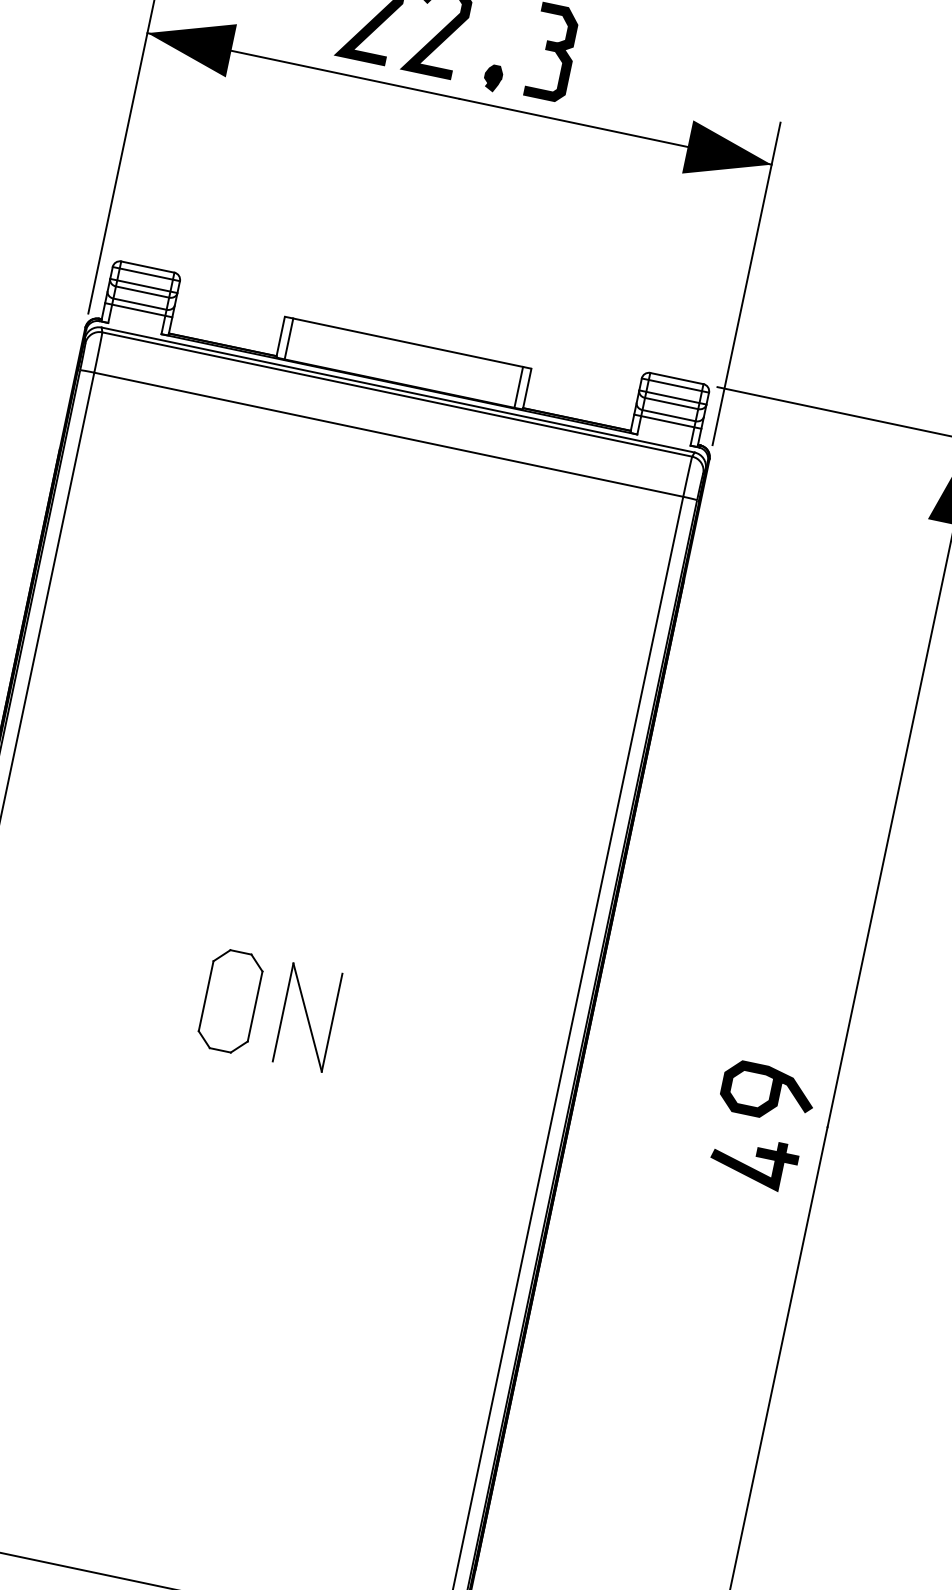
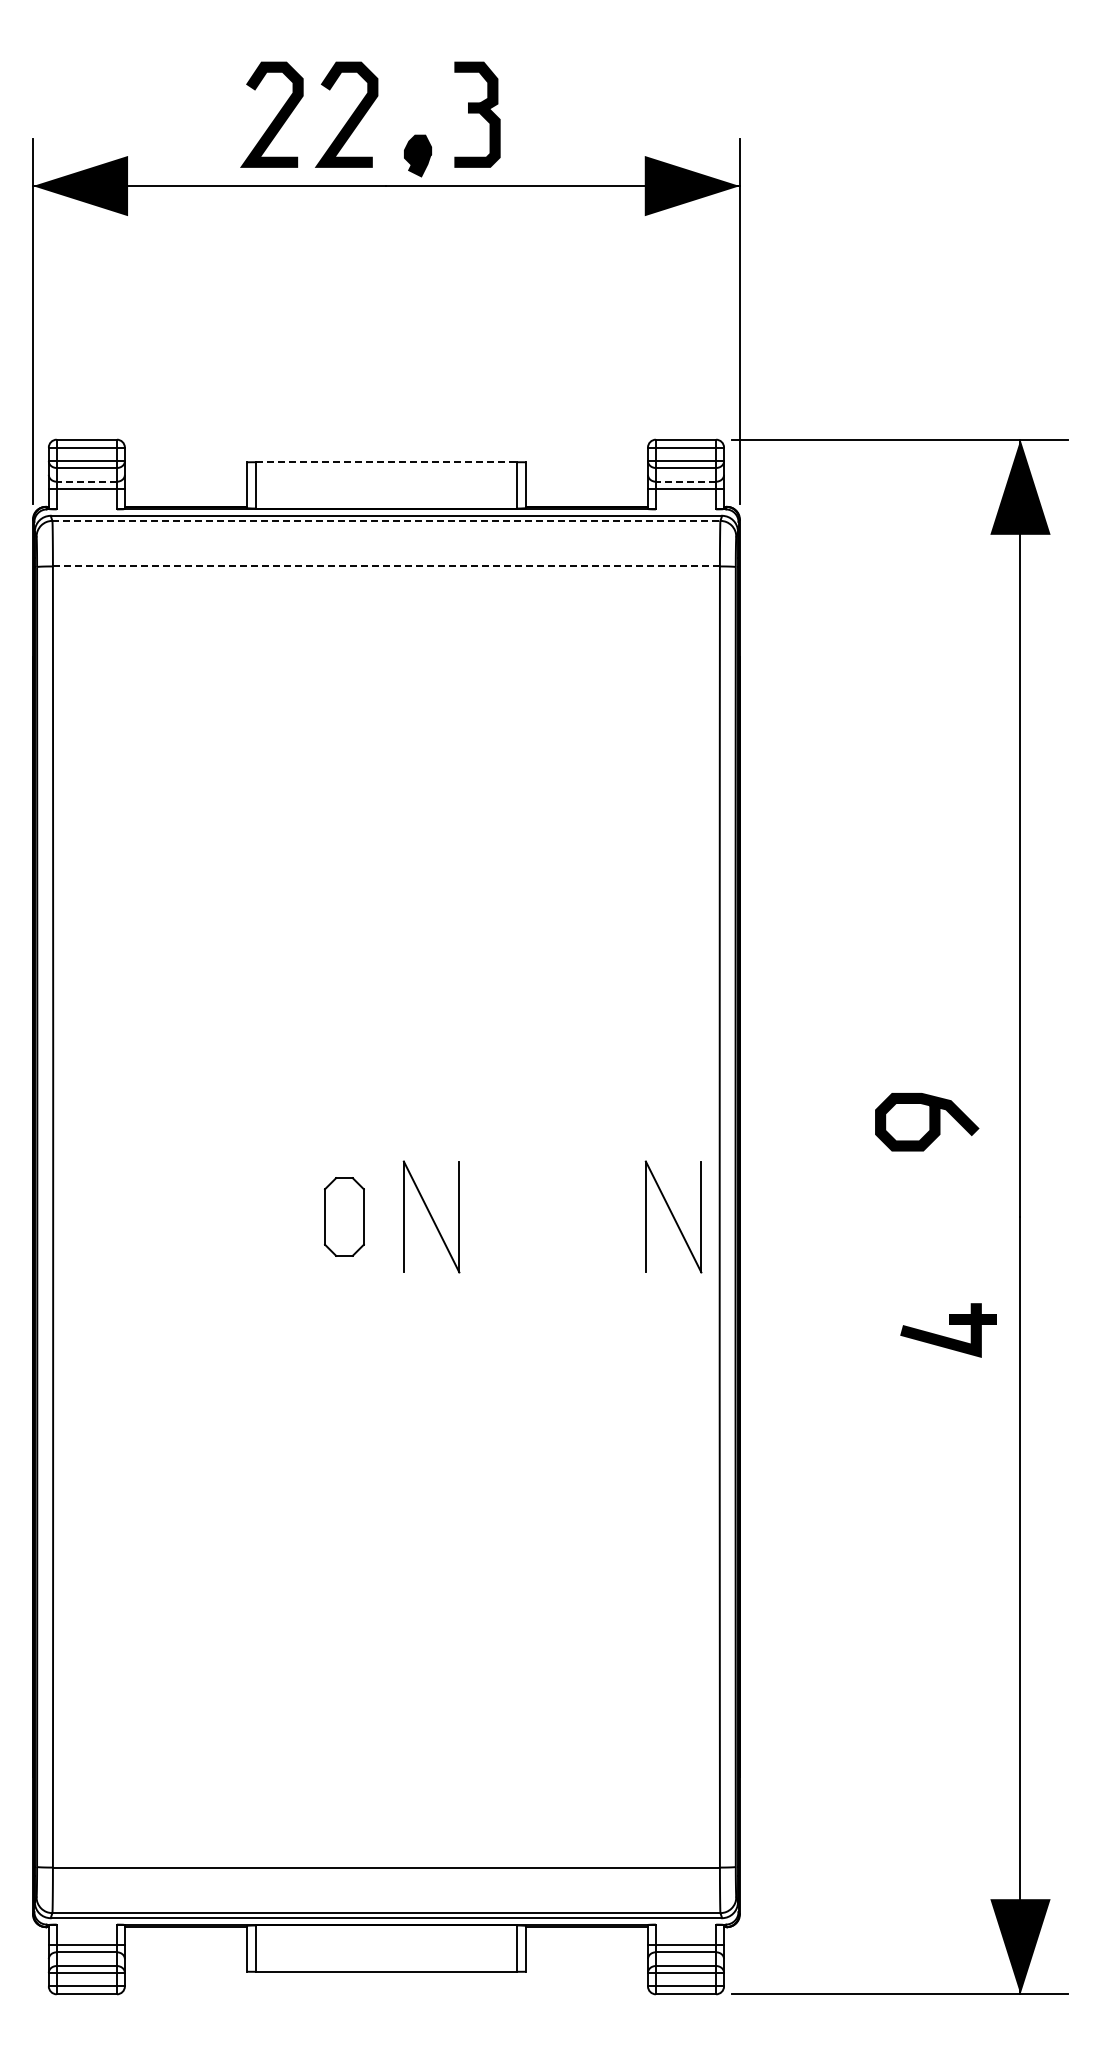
part: (493, 78) -> (418, 156), size x1.4
line: (139, 303) -> (86, 481), solid -> dashed
line: (408, 342) -> (386, 462), solid -> dashed
line: (397, 394) -> (386, 520), solid -> dashed
line: (668, 415) -> (685, 481), solid -> dashed
line: (388, 434) -> (386, 566), solid -> dashed
part: (230, 1000) -> (344, 1216), size x0.7
part: (521, 1062) -> (673, 1216), added
curve: (770, 1093) -> (929, 1122), moved
part: (755, 1156) -> (949, 1324), moved

